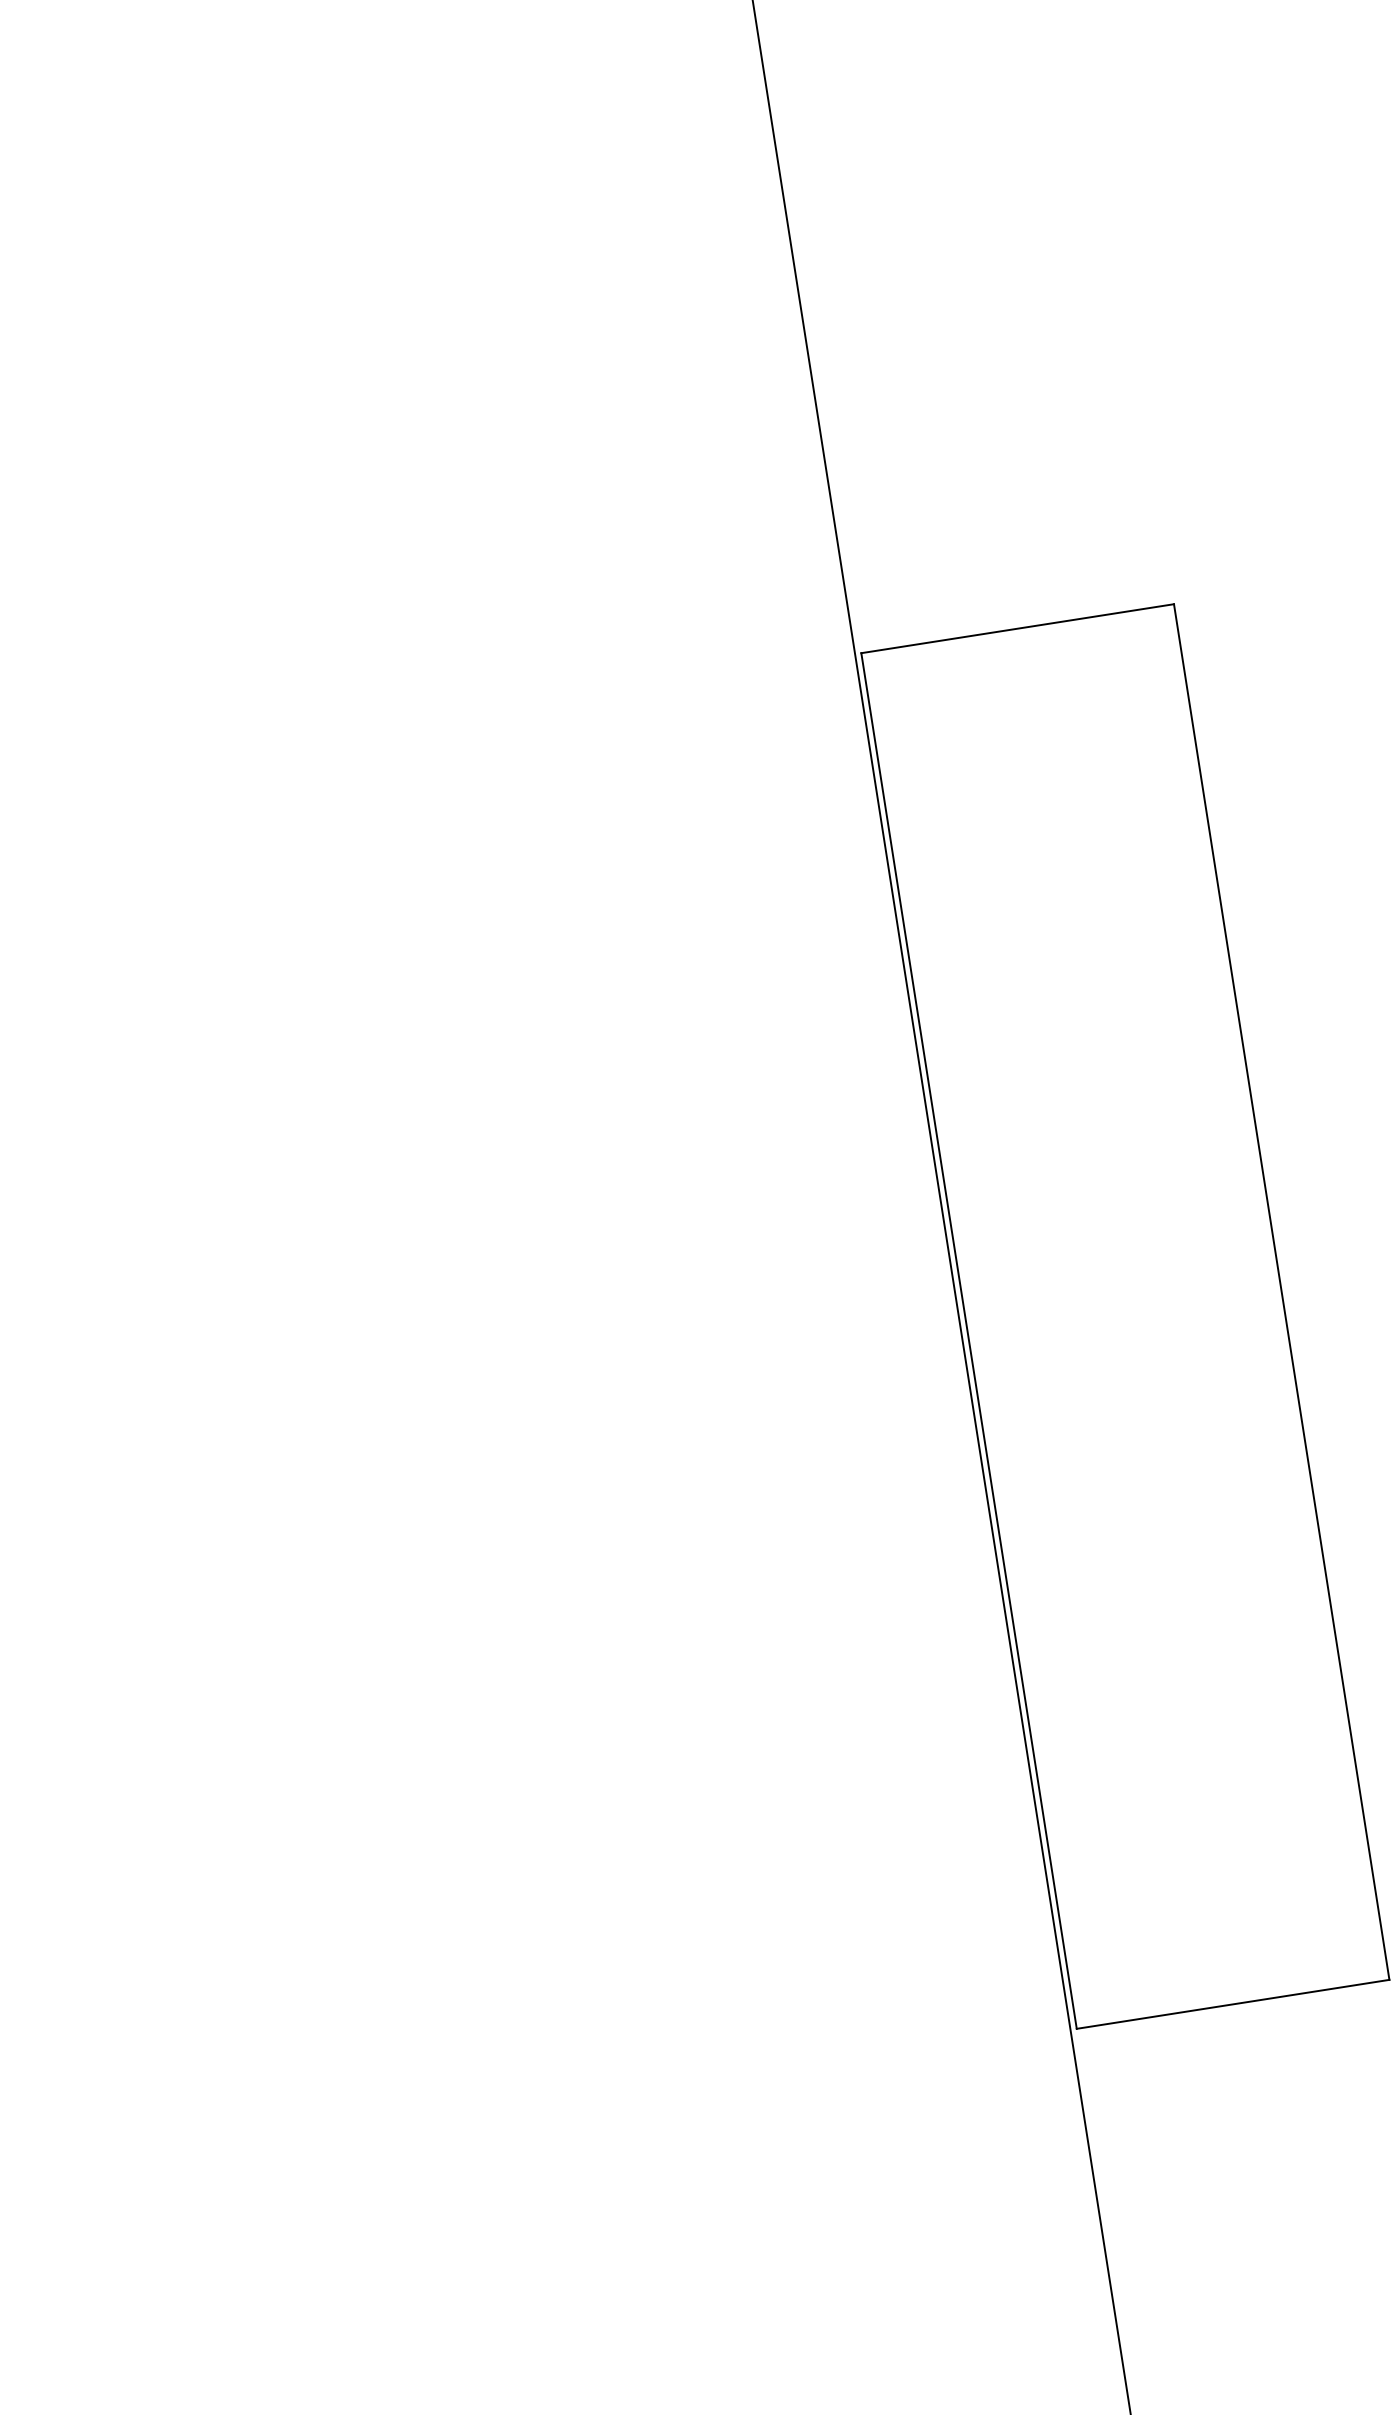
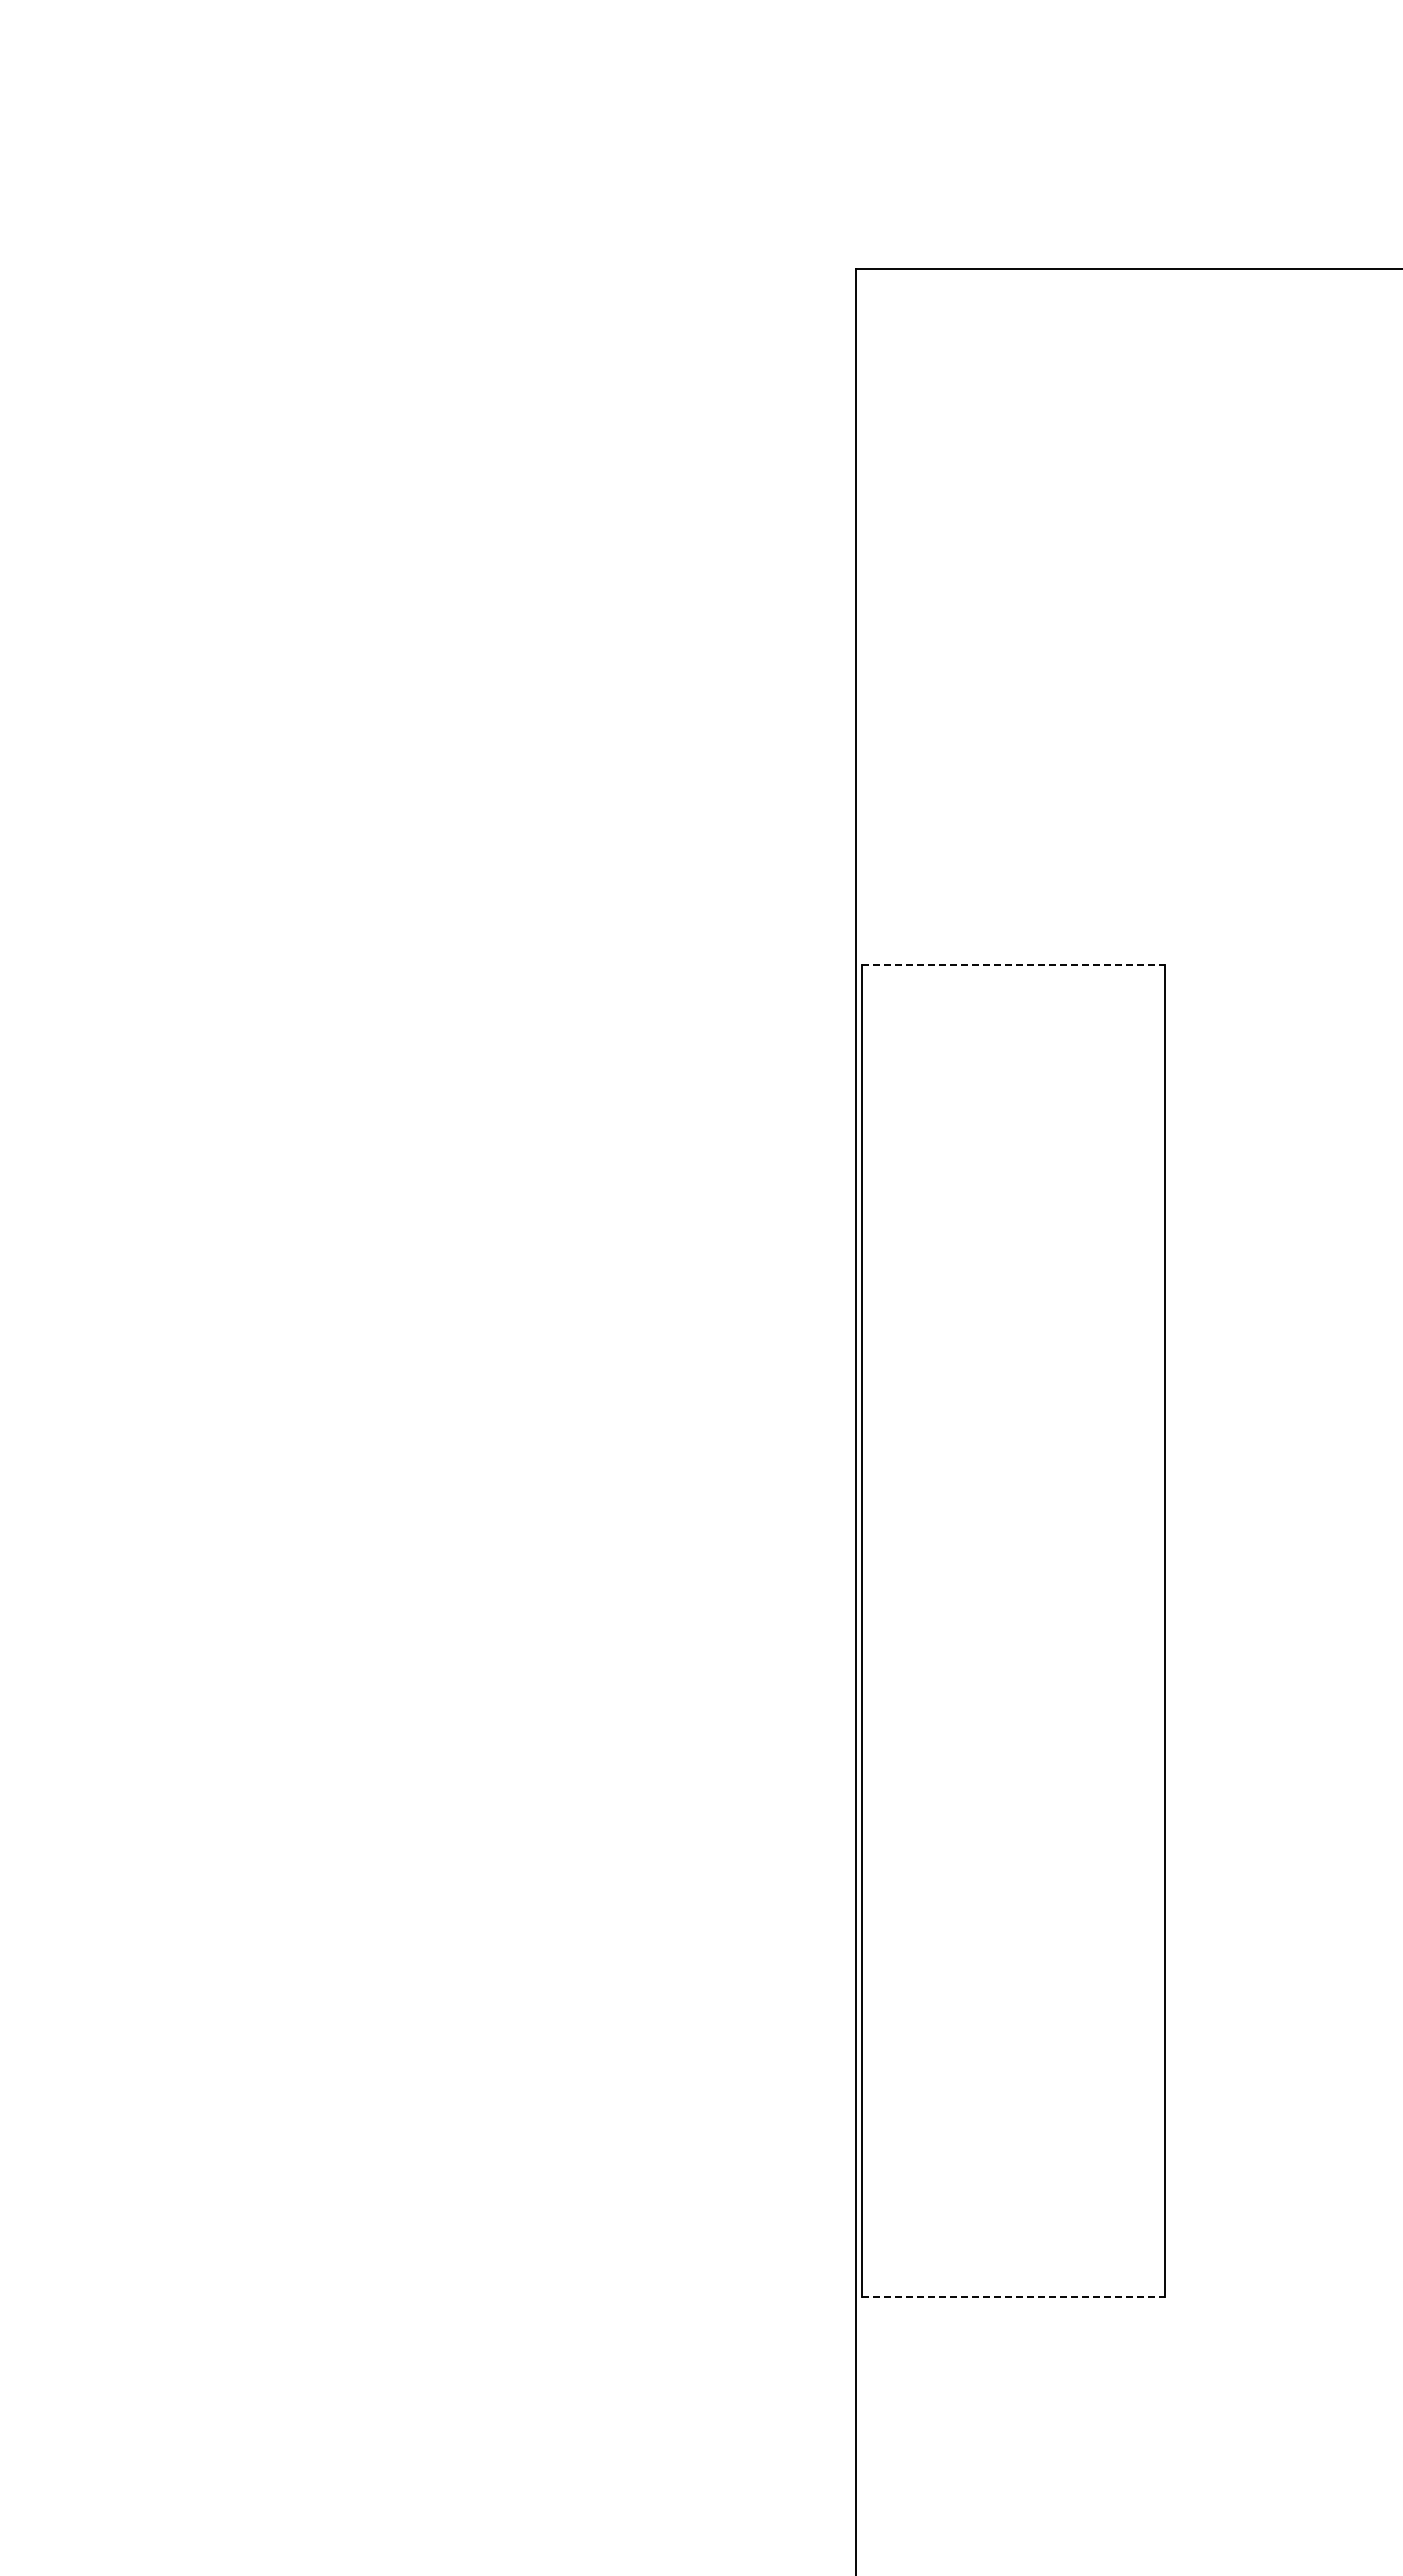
line: (1018, 628) -> (1014, 964), solid -> dashed
line: (1233, 2004) -> (1014, 2296), solid -> dashed

